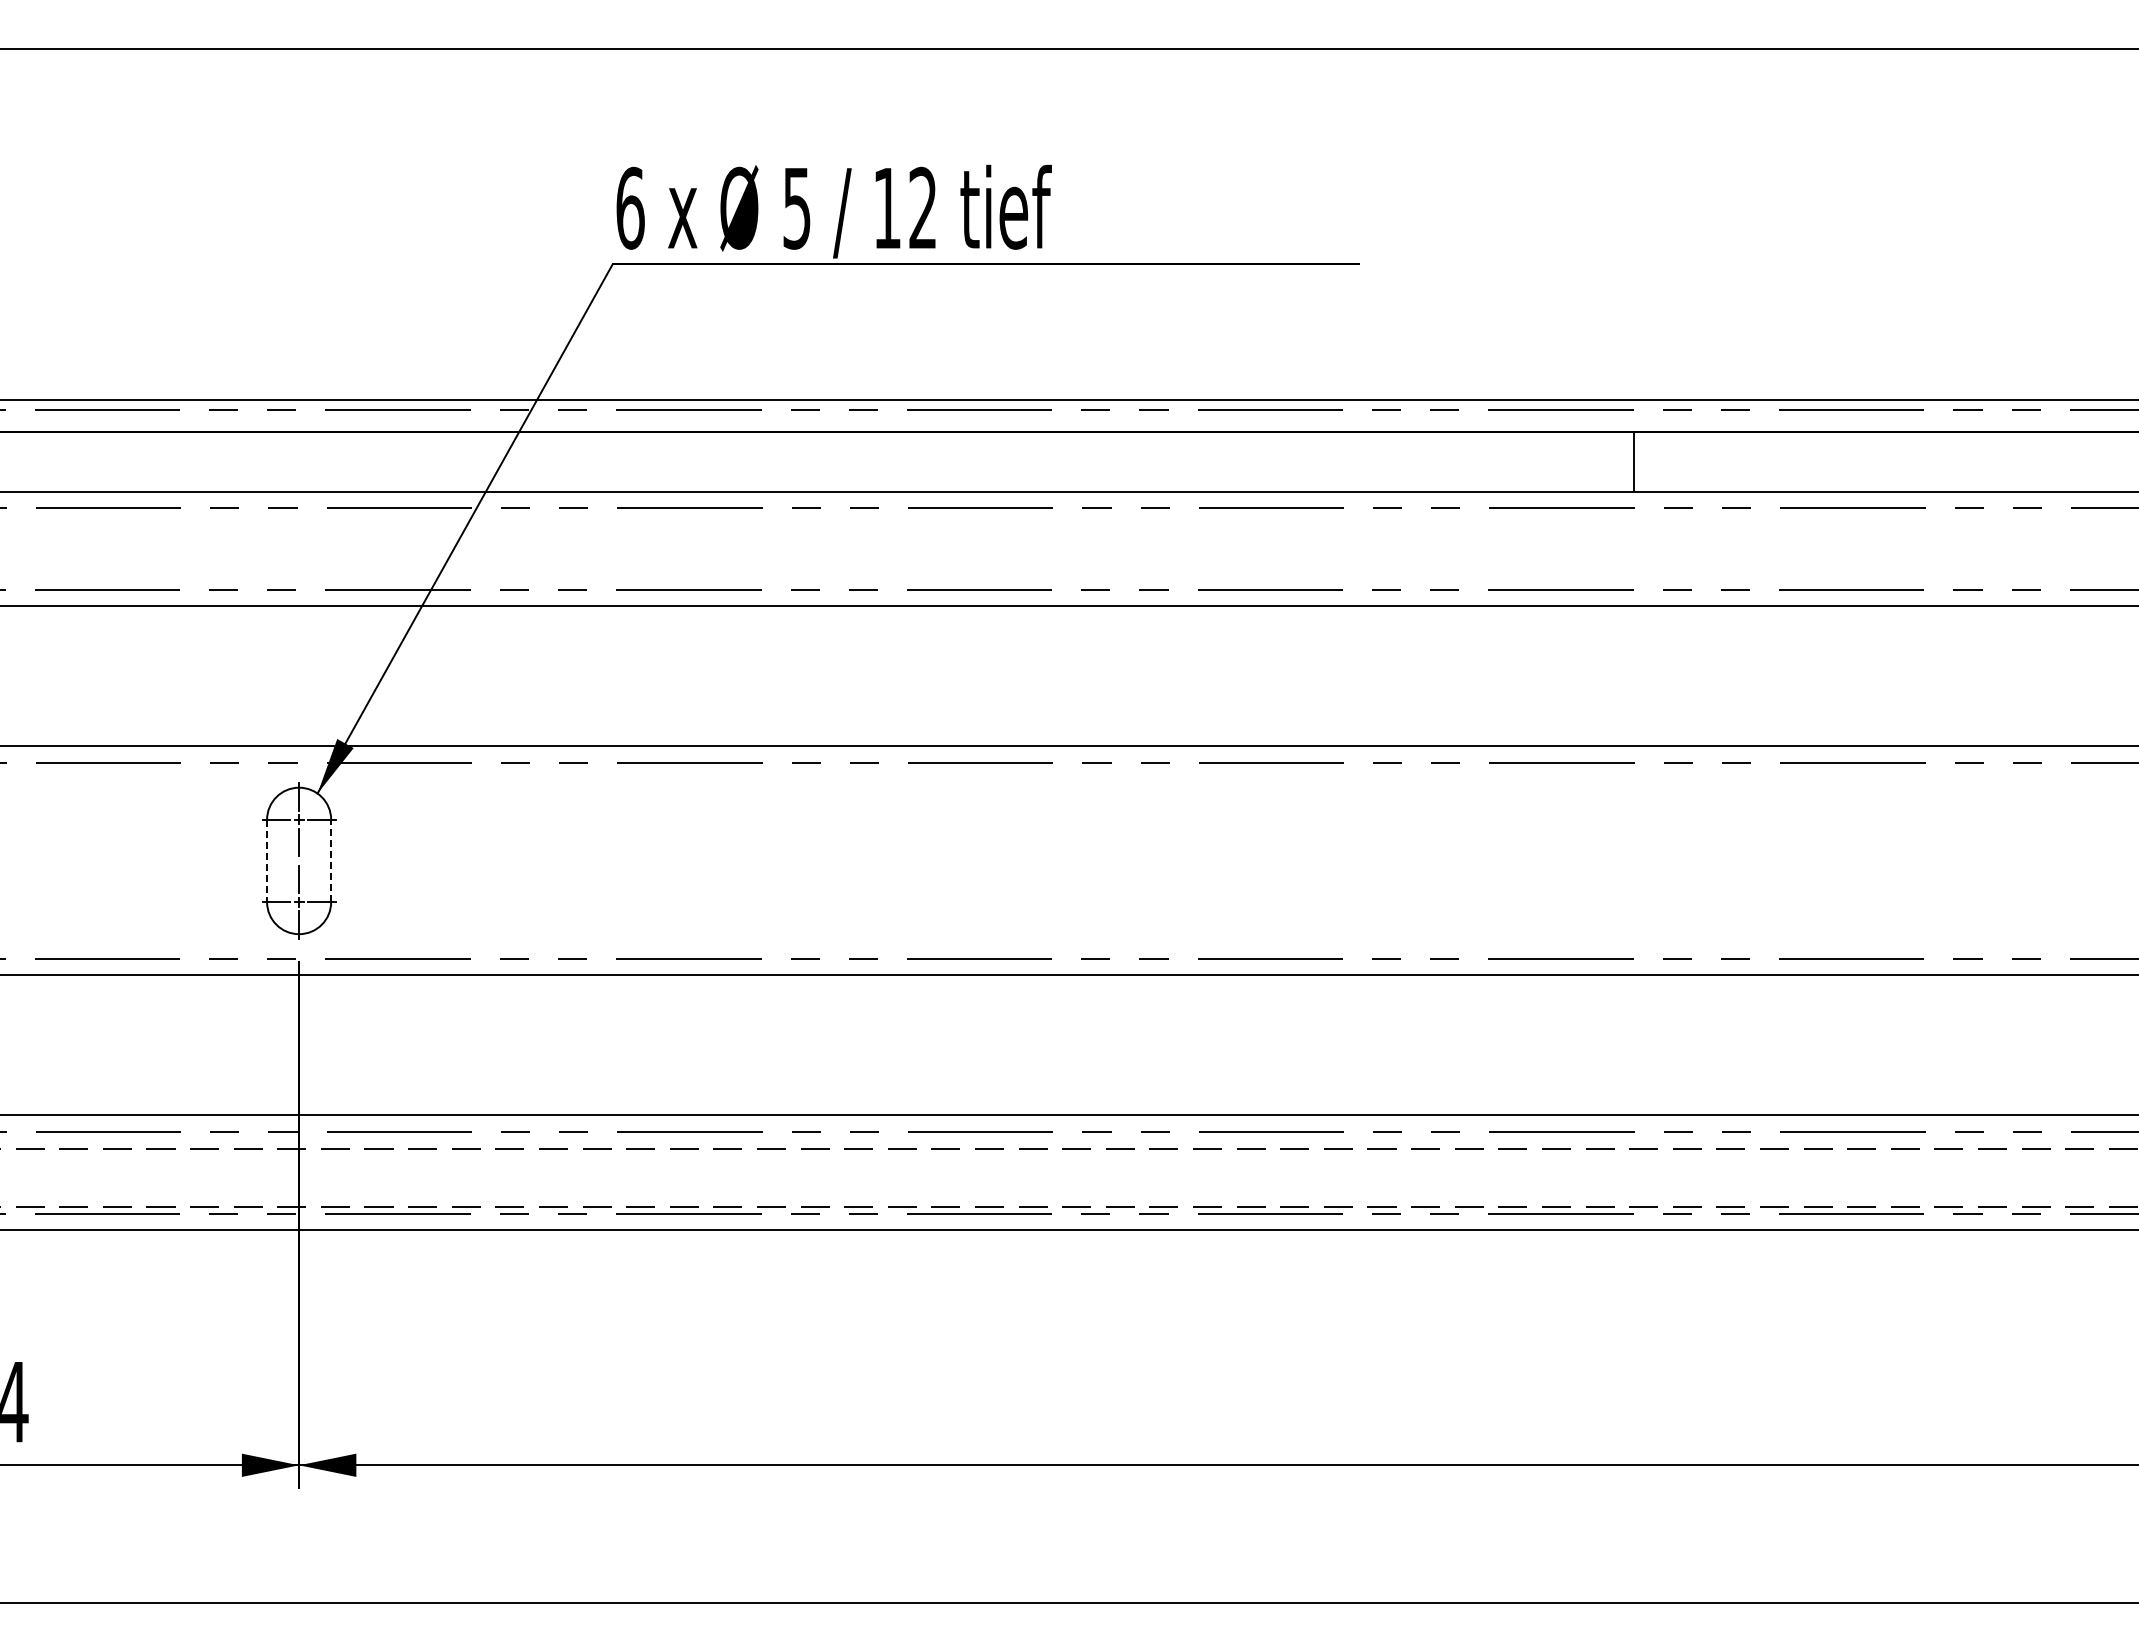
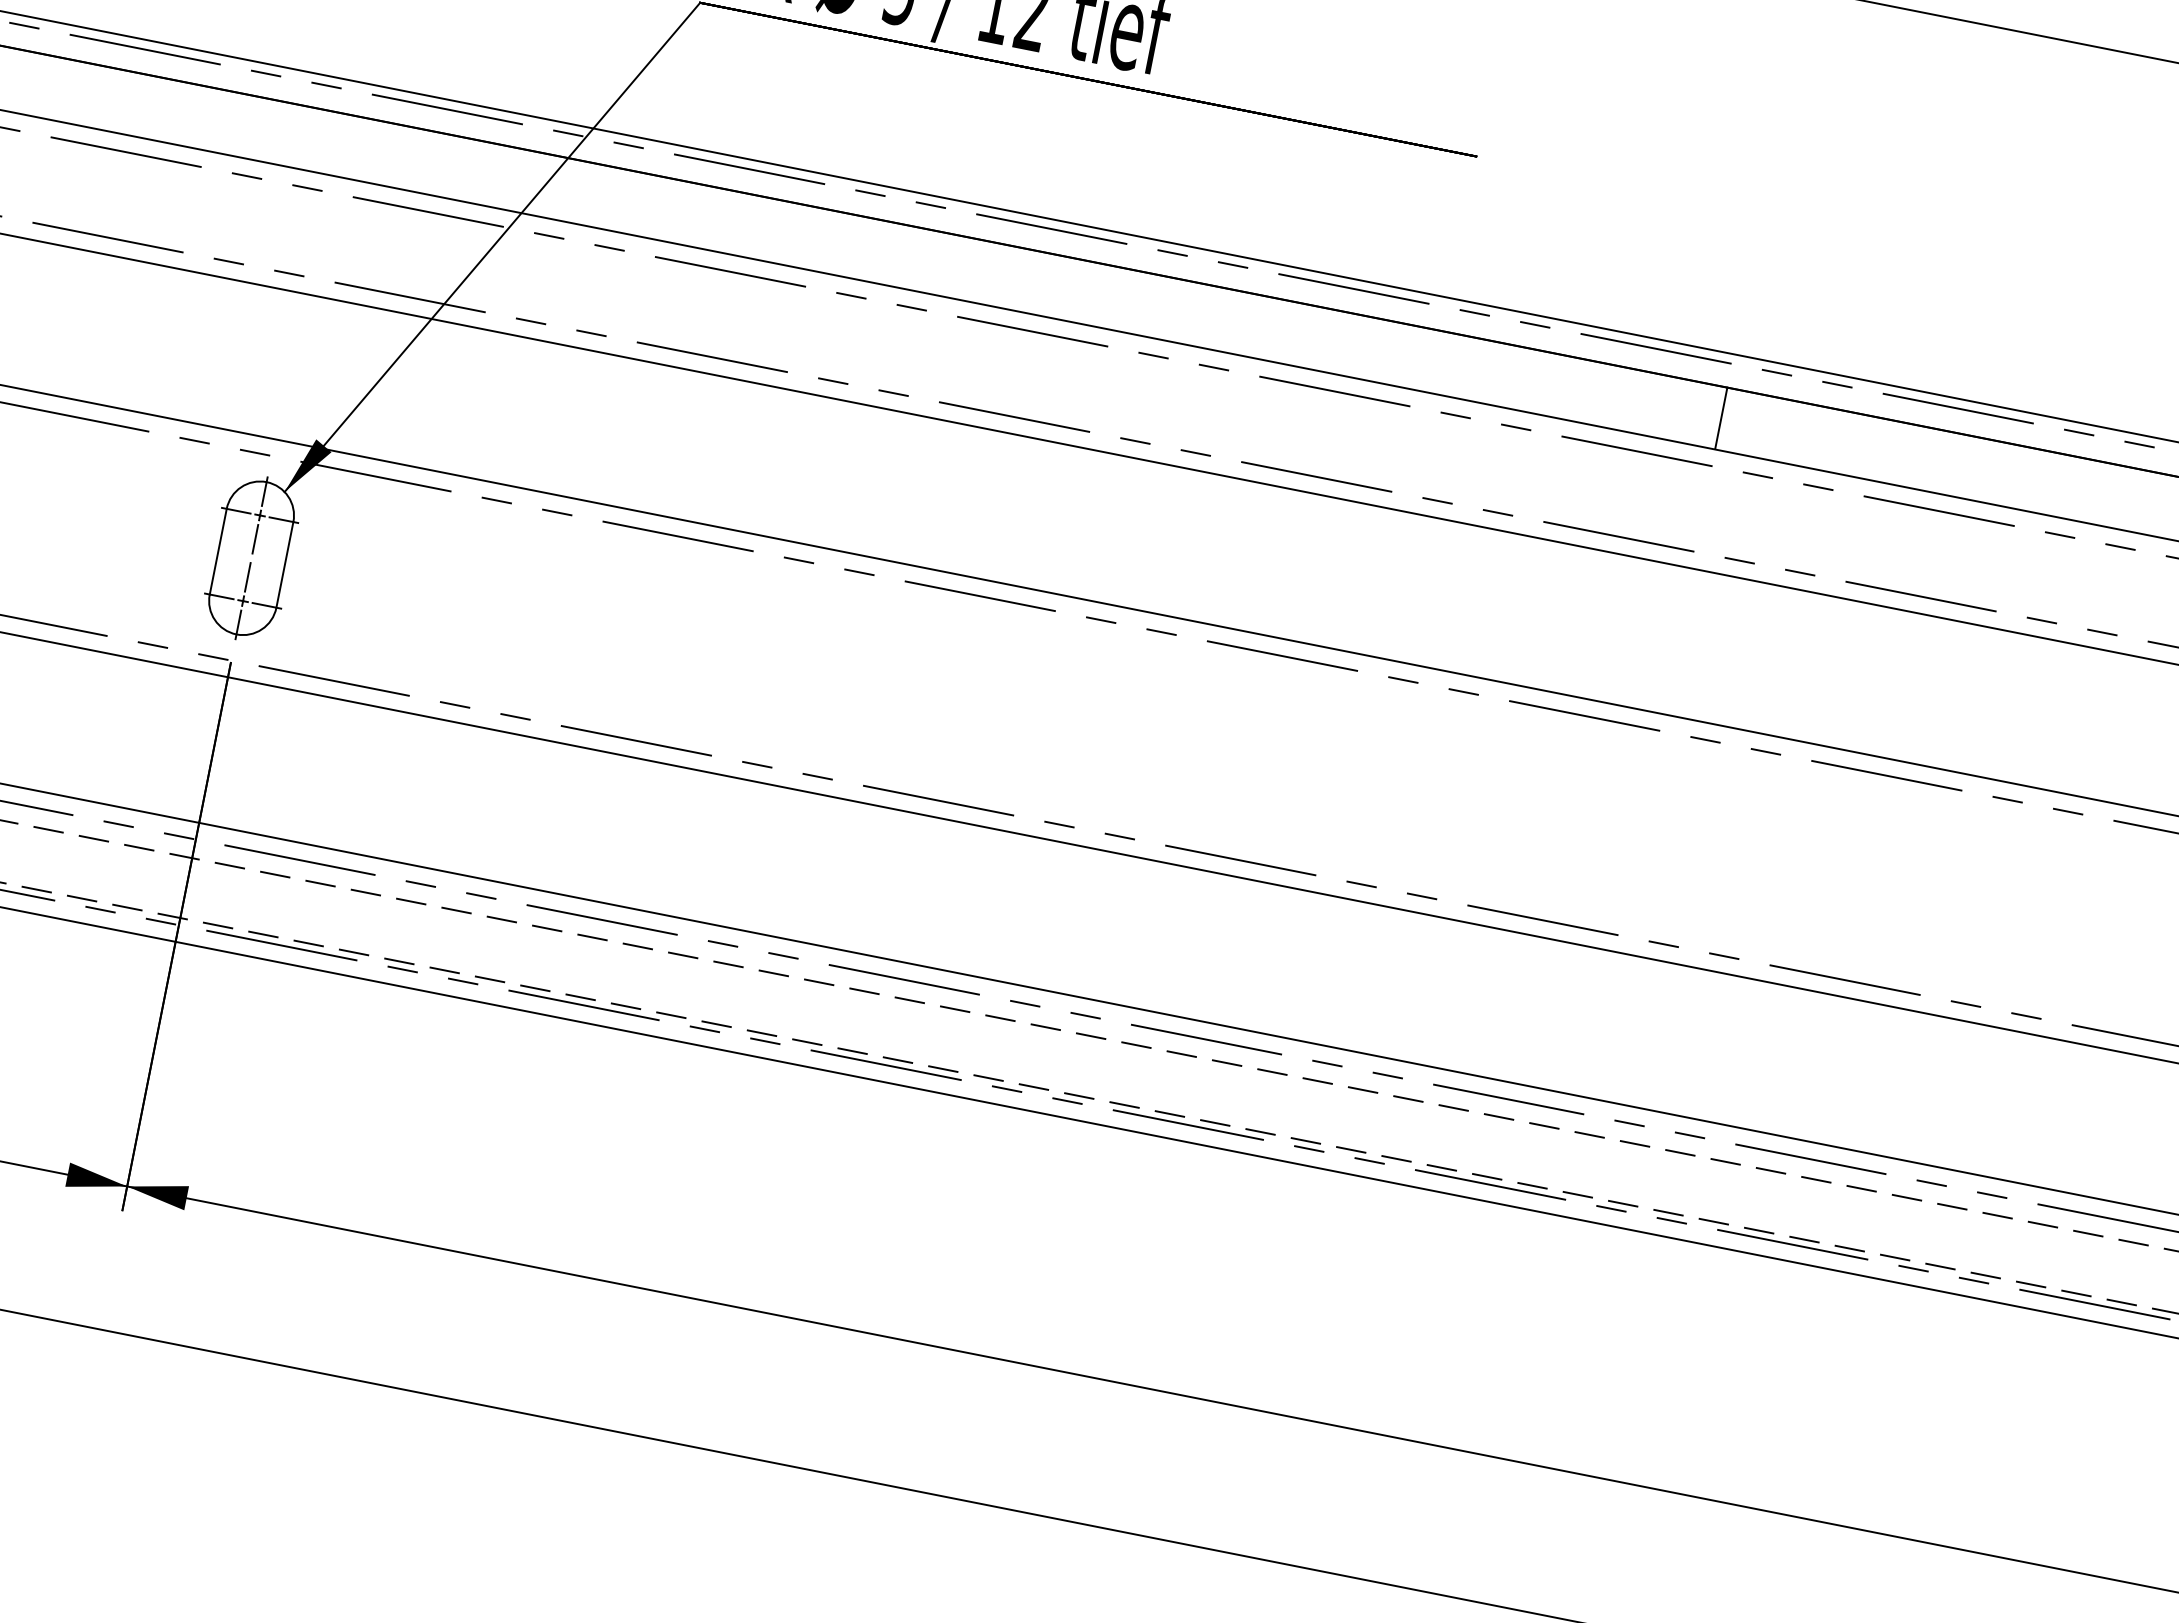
line: (331, 860) -> (285, 564), dashed -> solid
line: (267, 861) -> (218, 552), dashed -> solid

